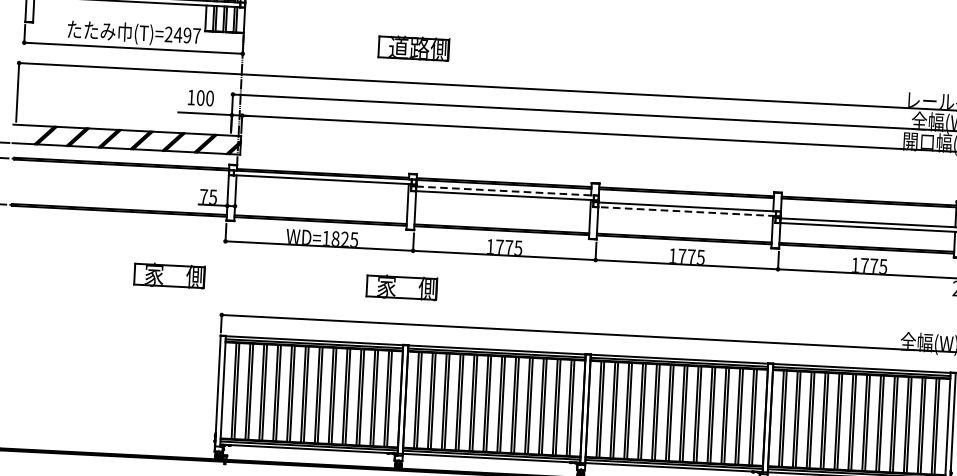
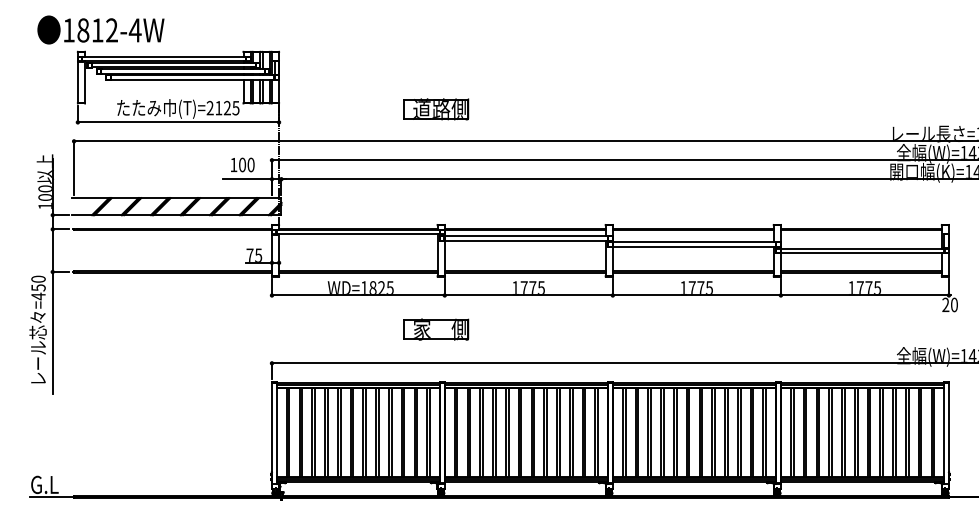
text: (187, 35) -> (227, 108), (T)=2497 -> (T)=2125
line: (505, 191) -> (526, 236), dashed -> solid
line: (686, 211) -> (694, 246), dashed -> solid
part: (169, 275) -> (222, 329), removed

